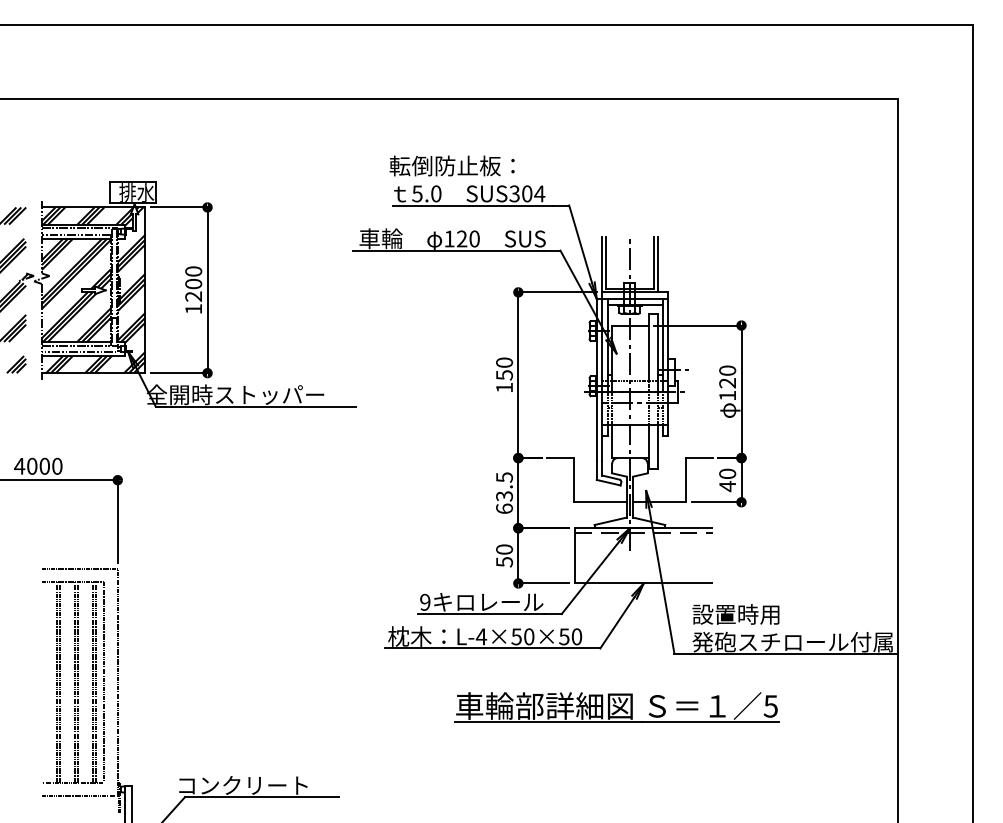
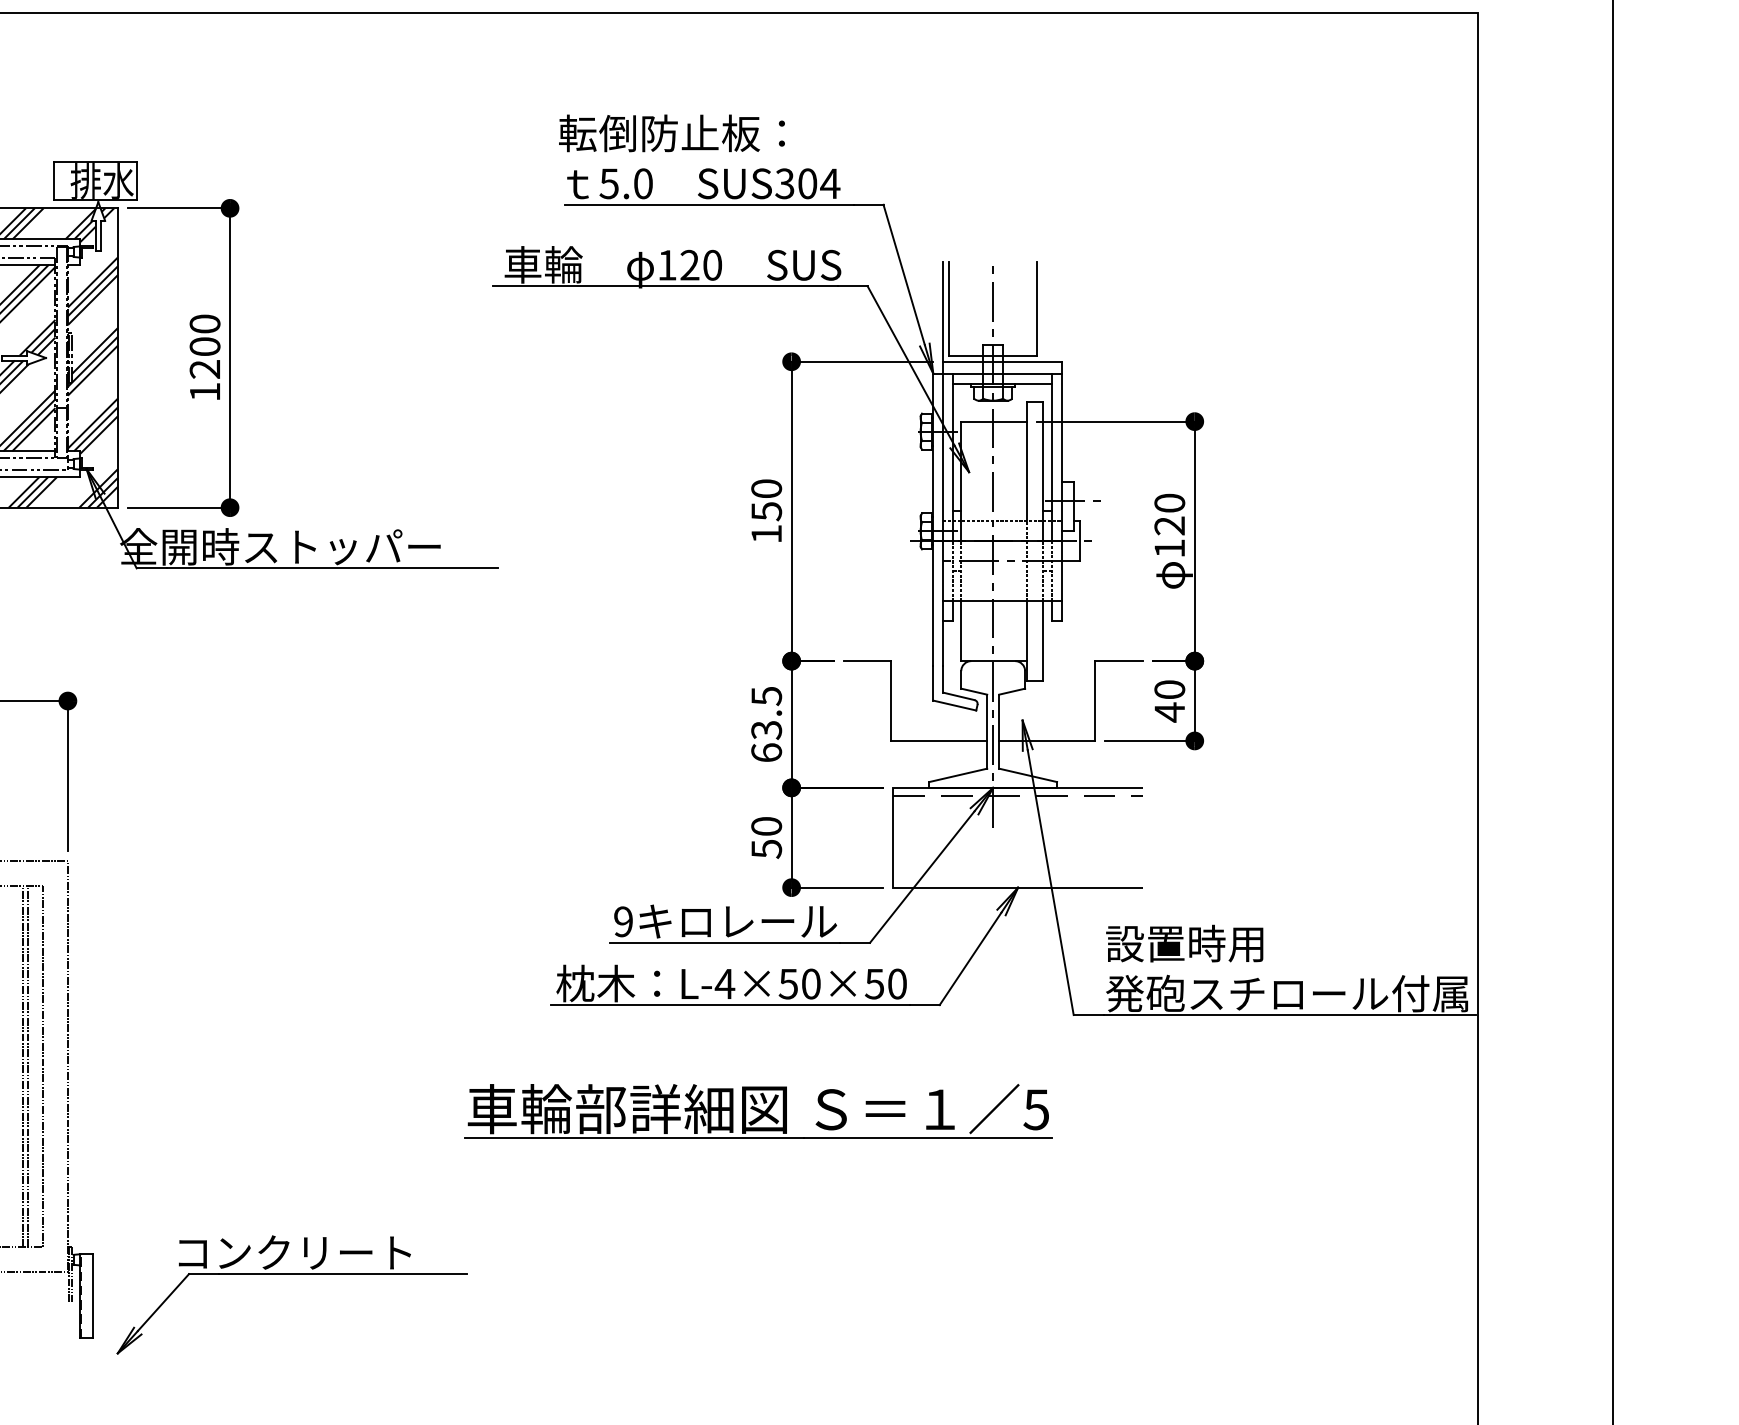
line: (657, 264) -> (1043, 311), removed
part: (616, 707) -> (757, 1111), moved

